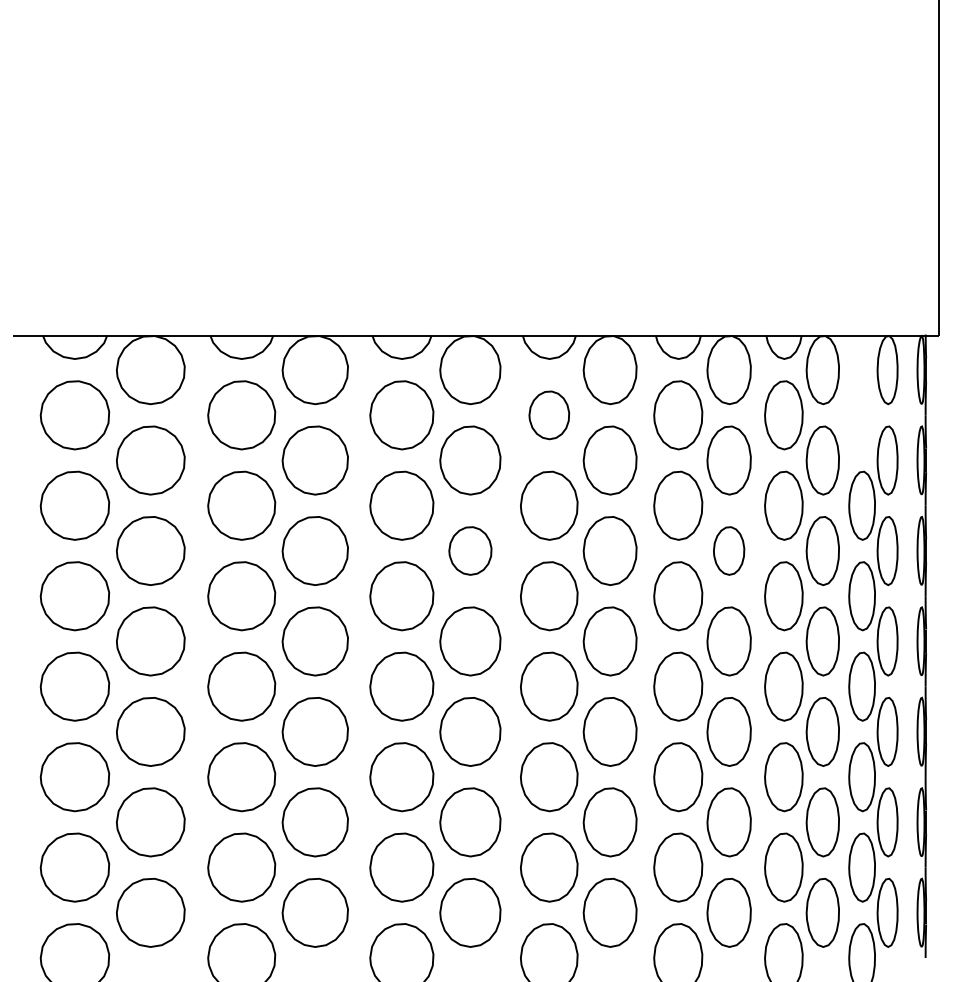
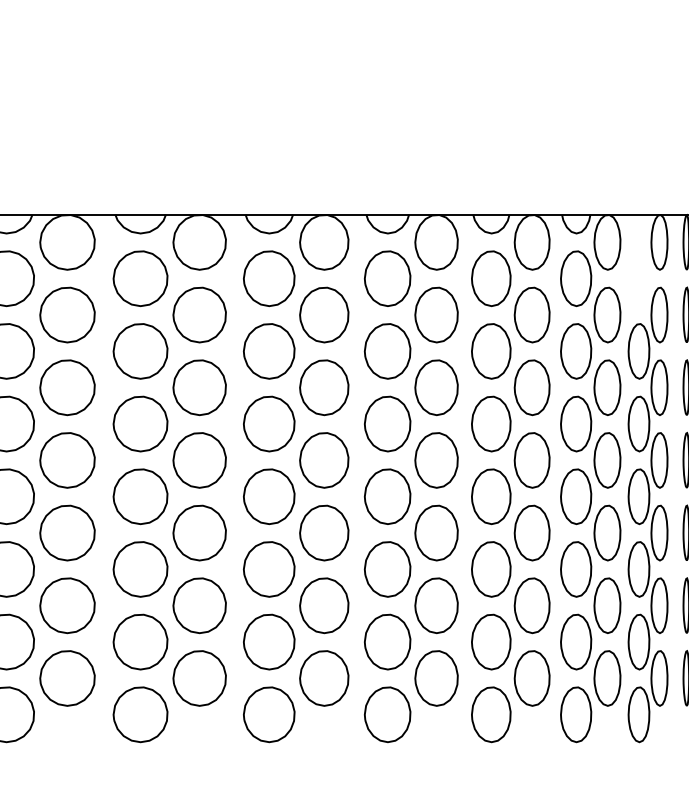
part: (549, 415) -> (387, 278), size x1.43
part: (470, 550) -> (324, 387), size x1.43
part: (728, 550) -> (531, 387), size x1.43

